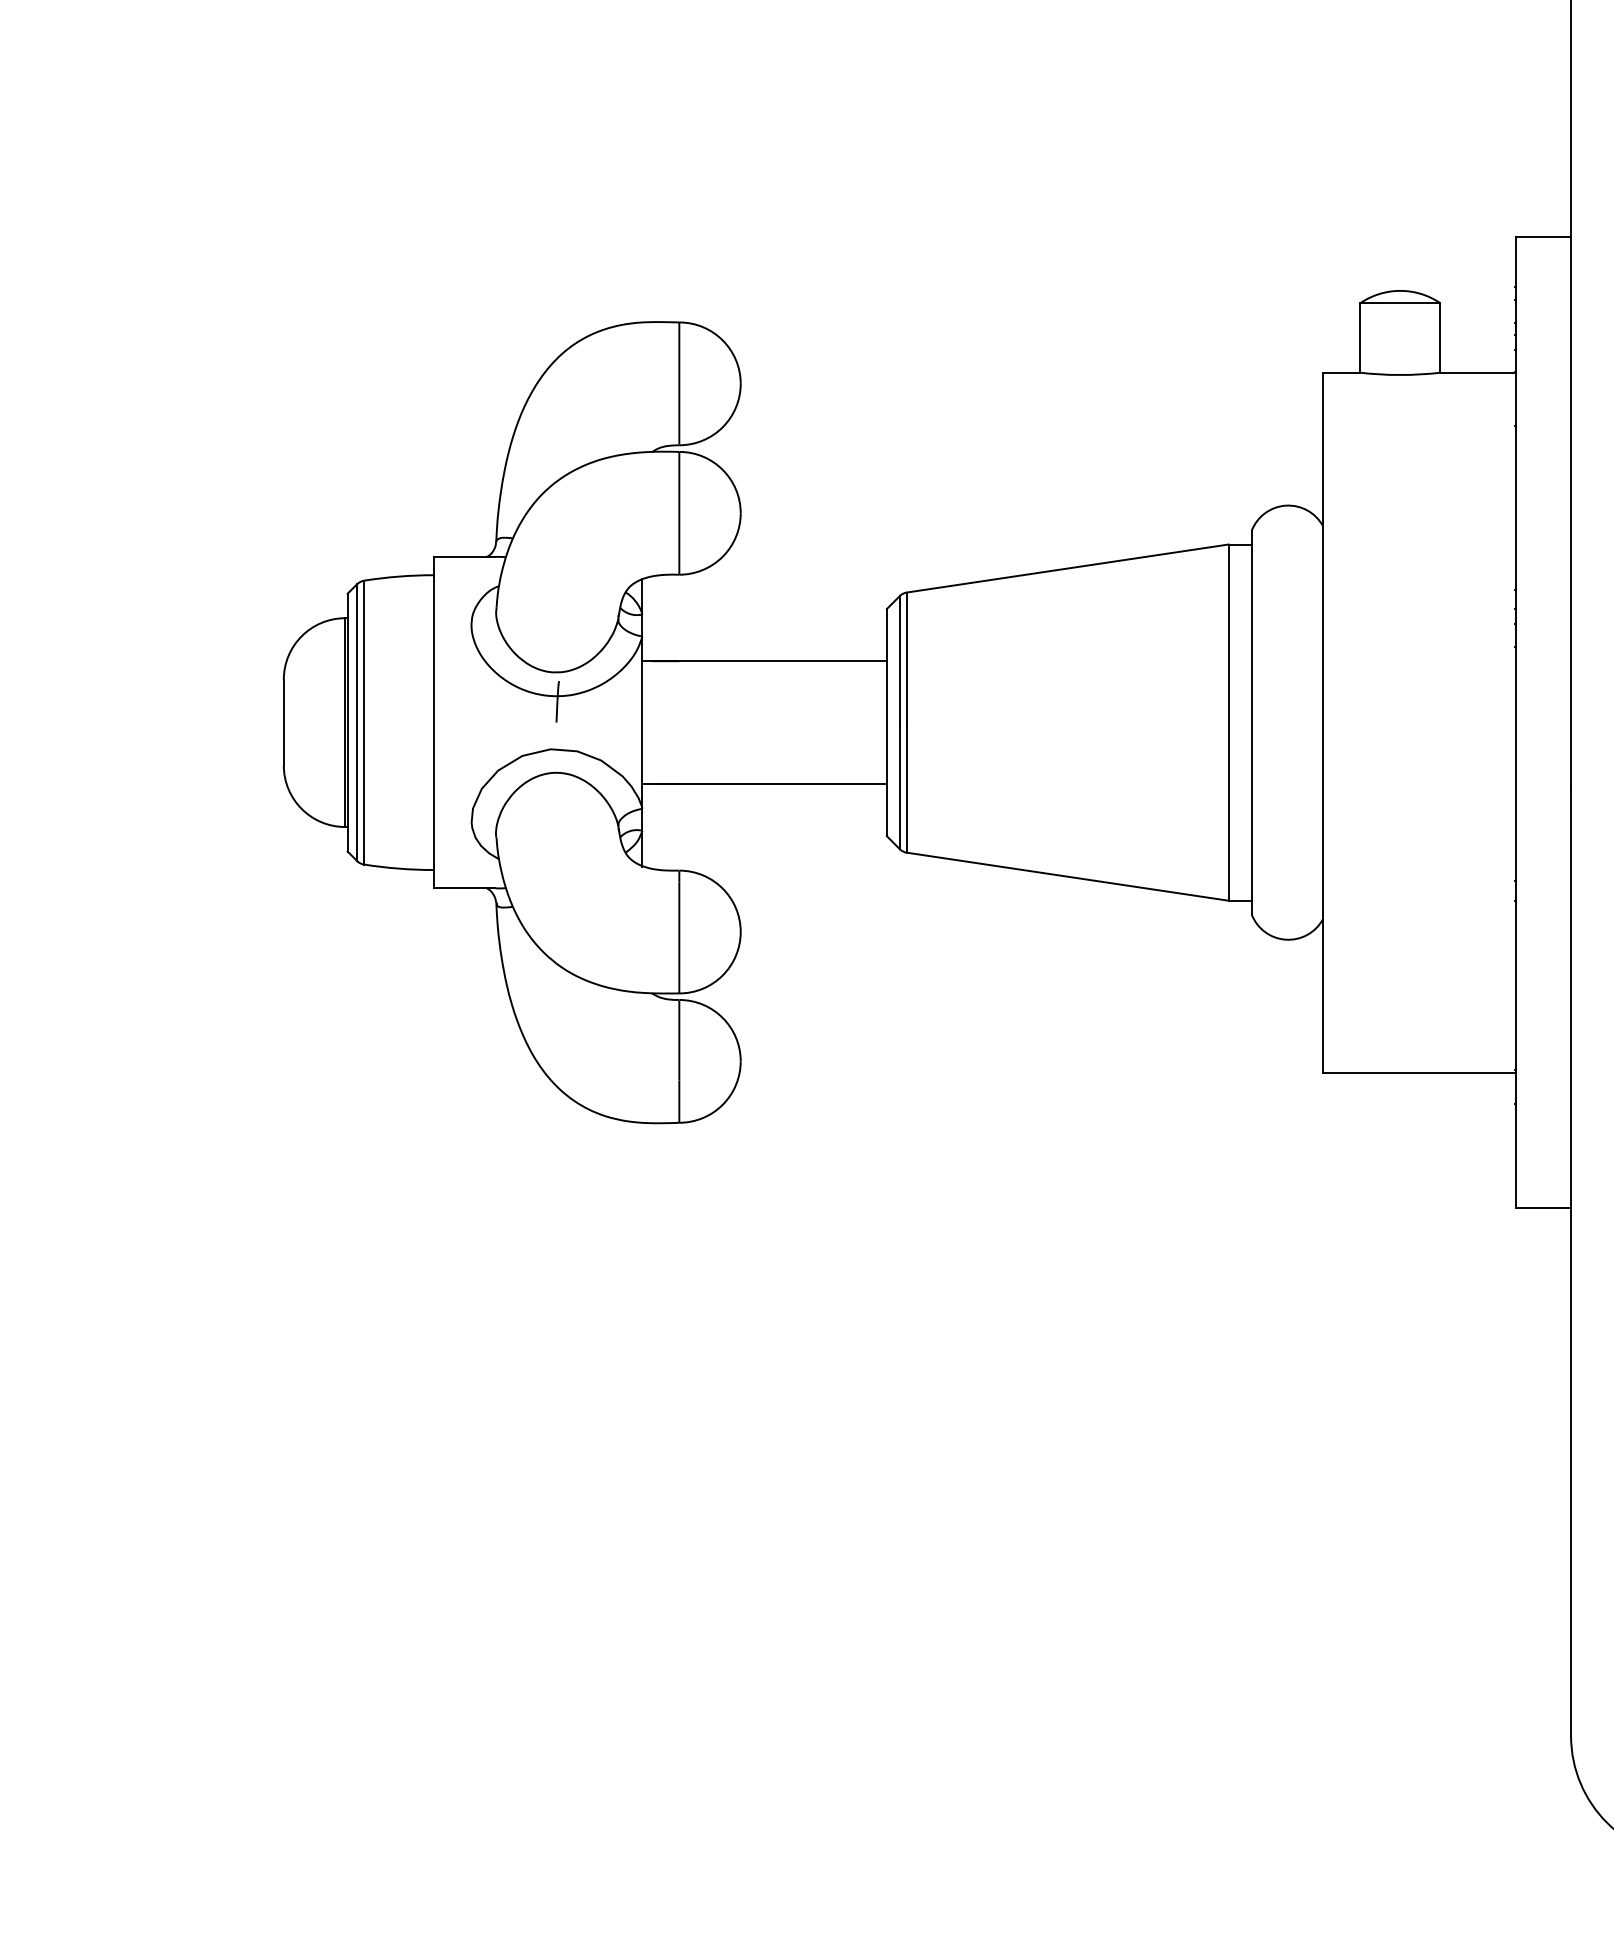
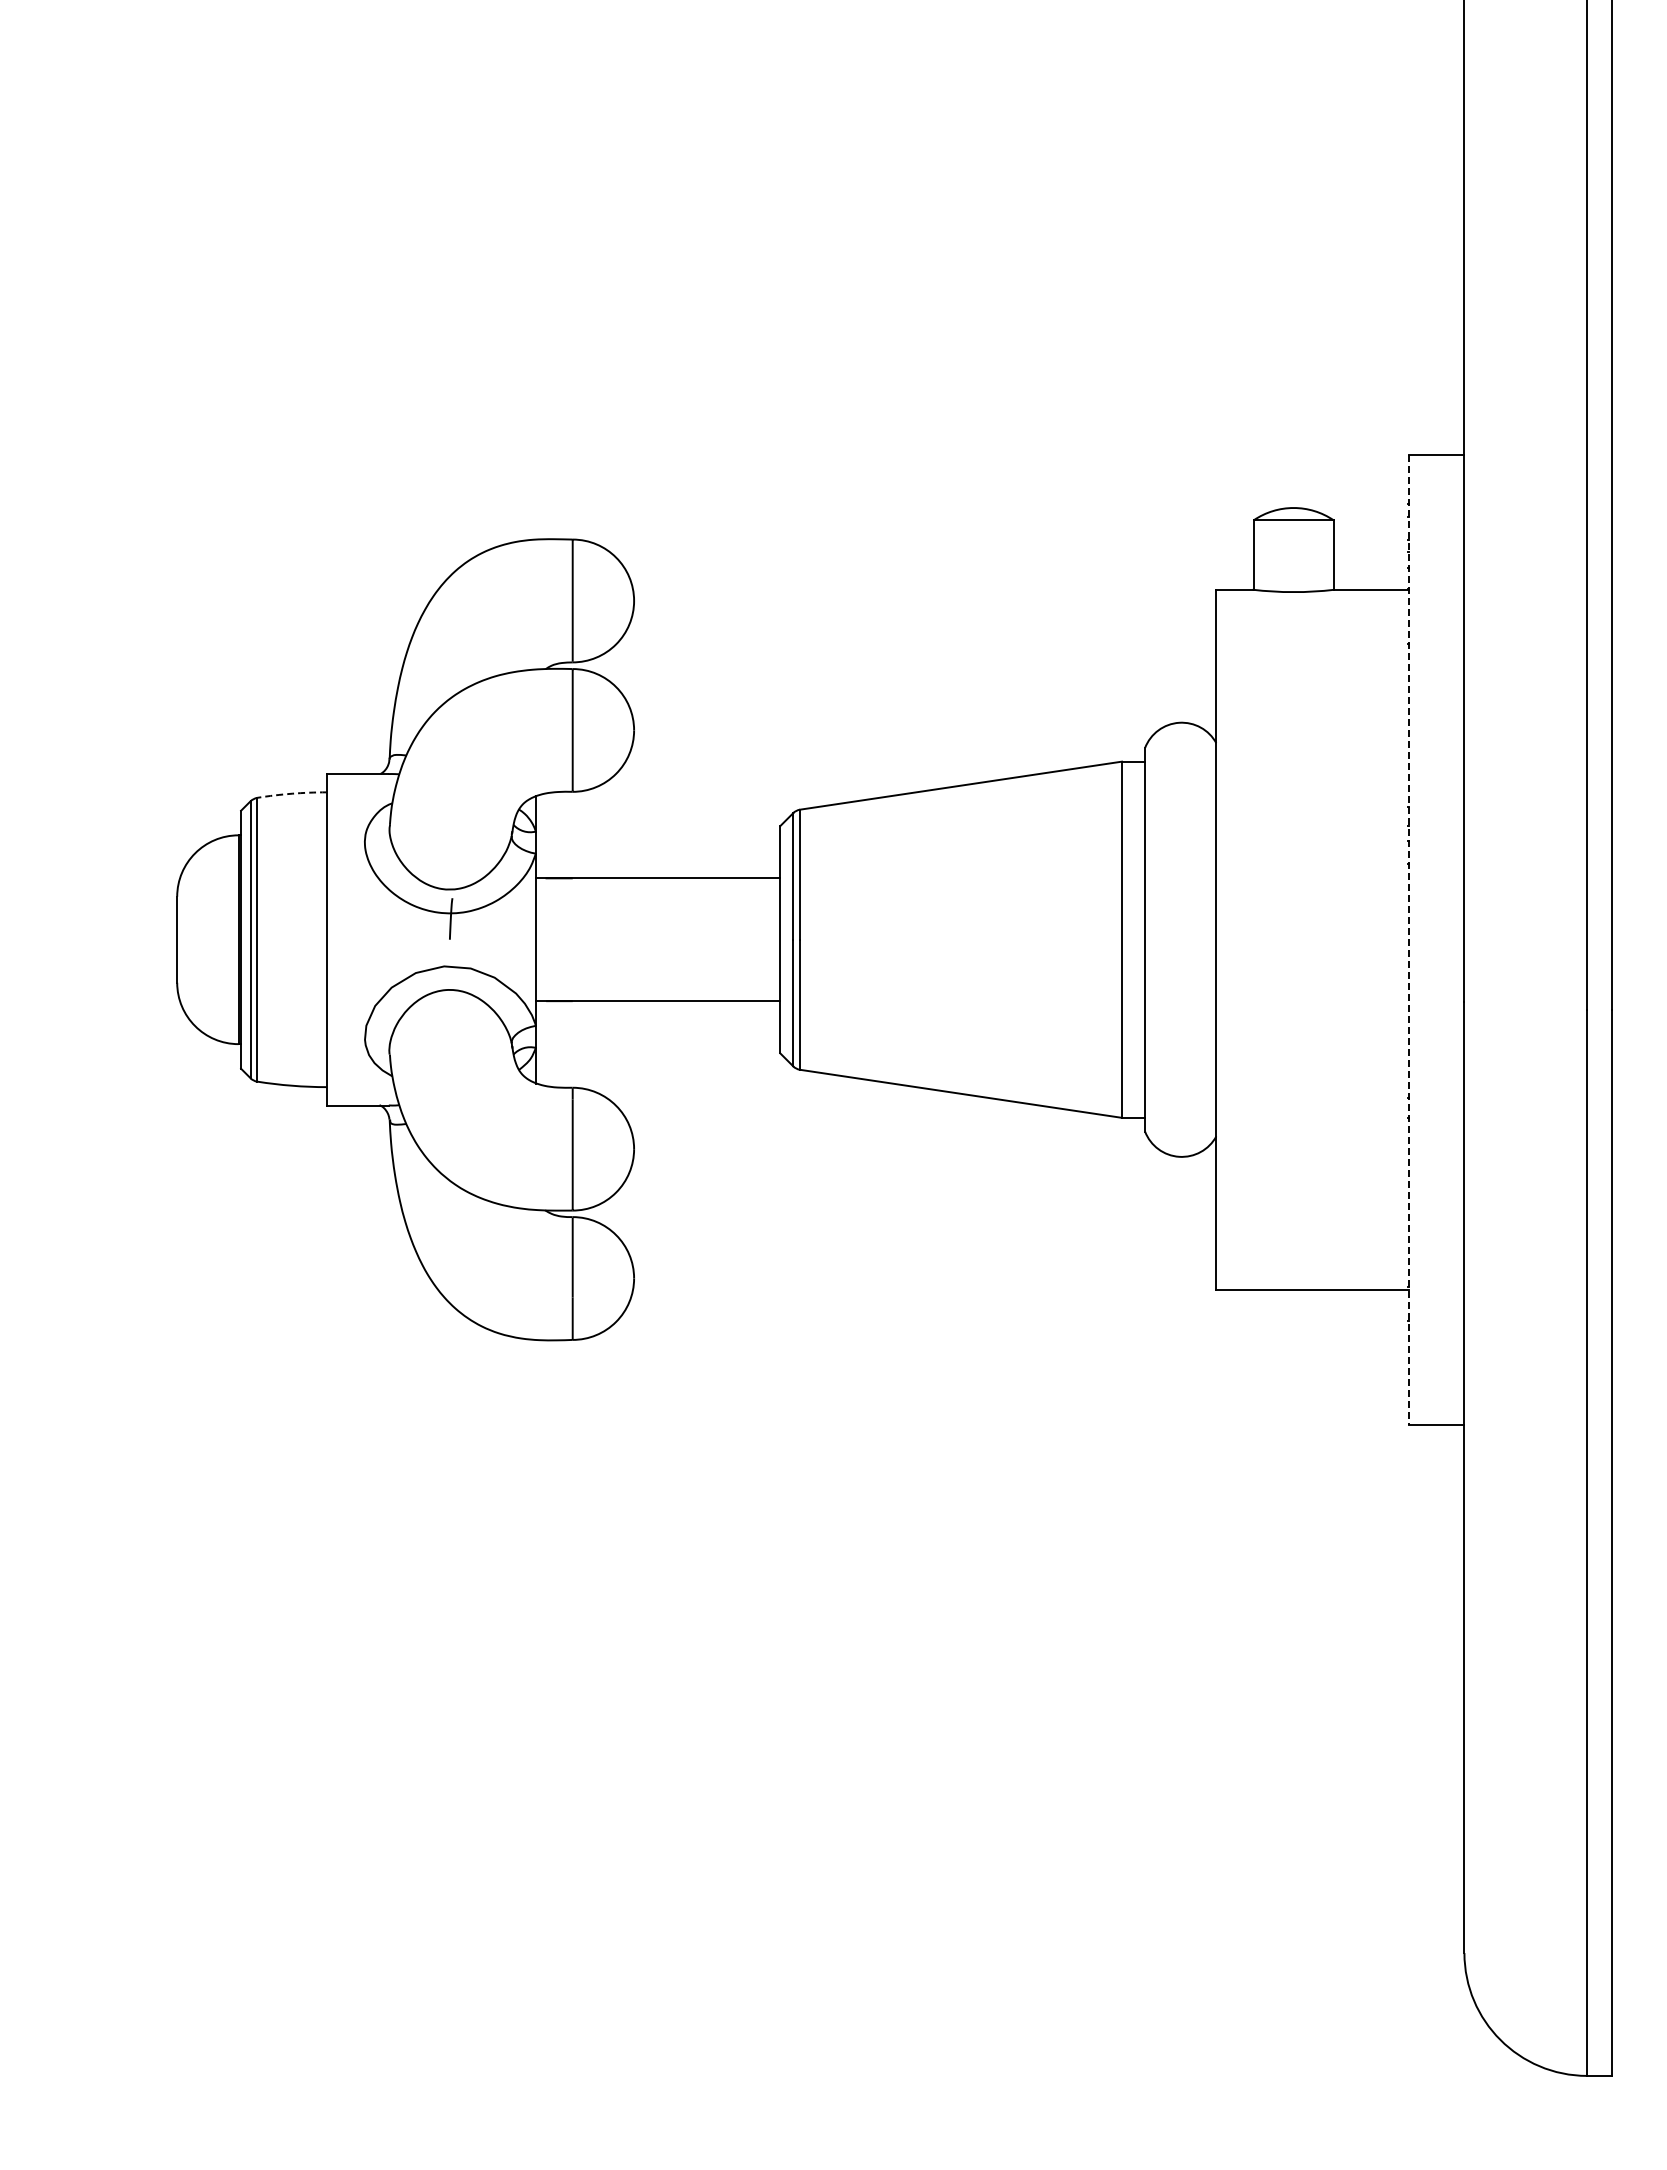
arc: (399, 576) -> (292, 793), solid -> dashed
line: (1516, 723) -> (1409, 940), solid -> dashed

